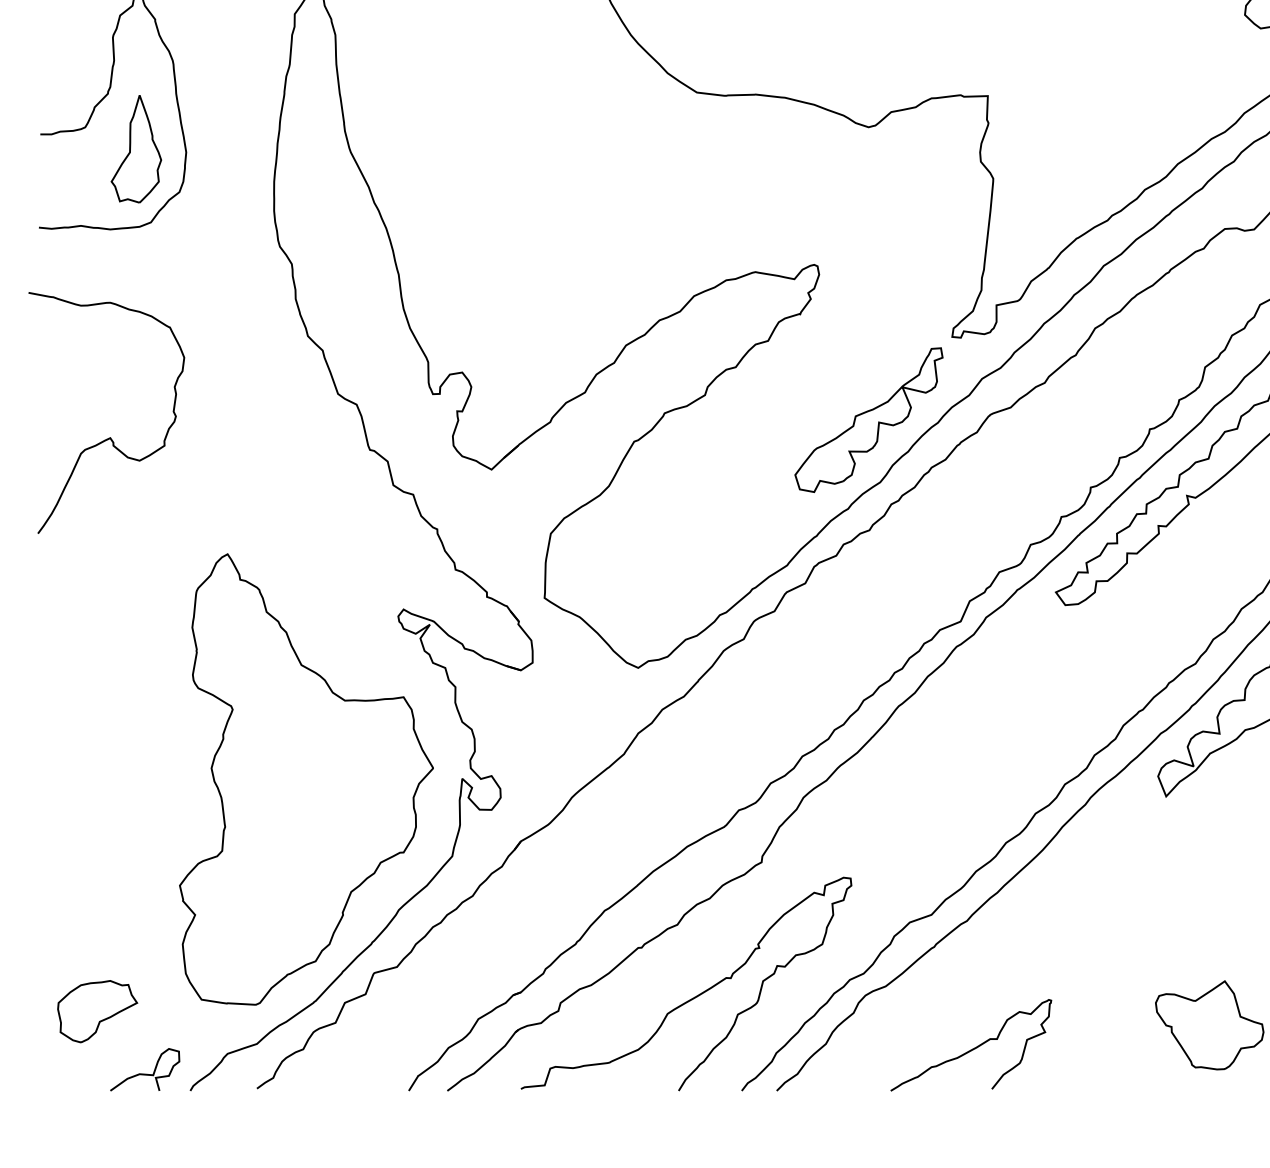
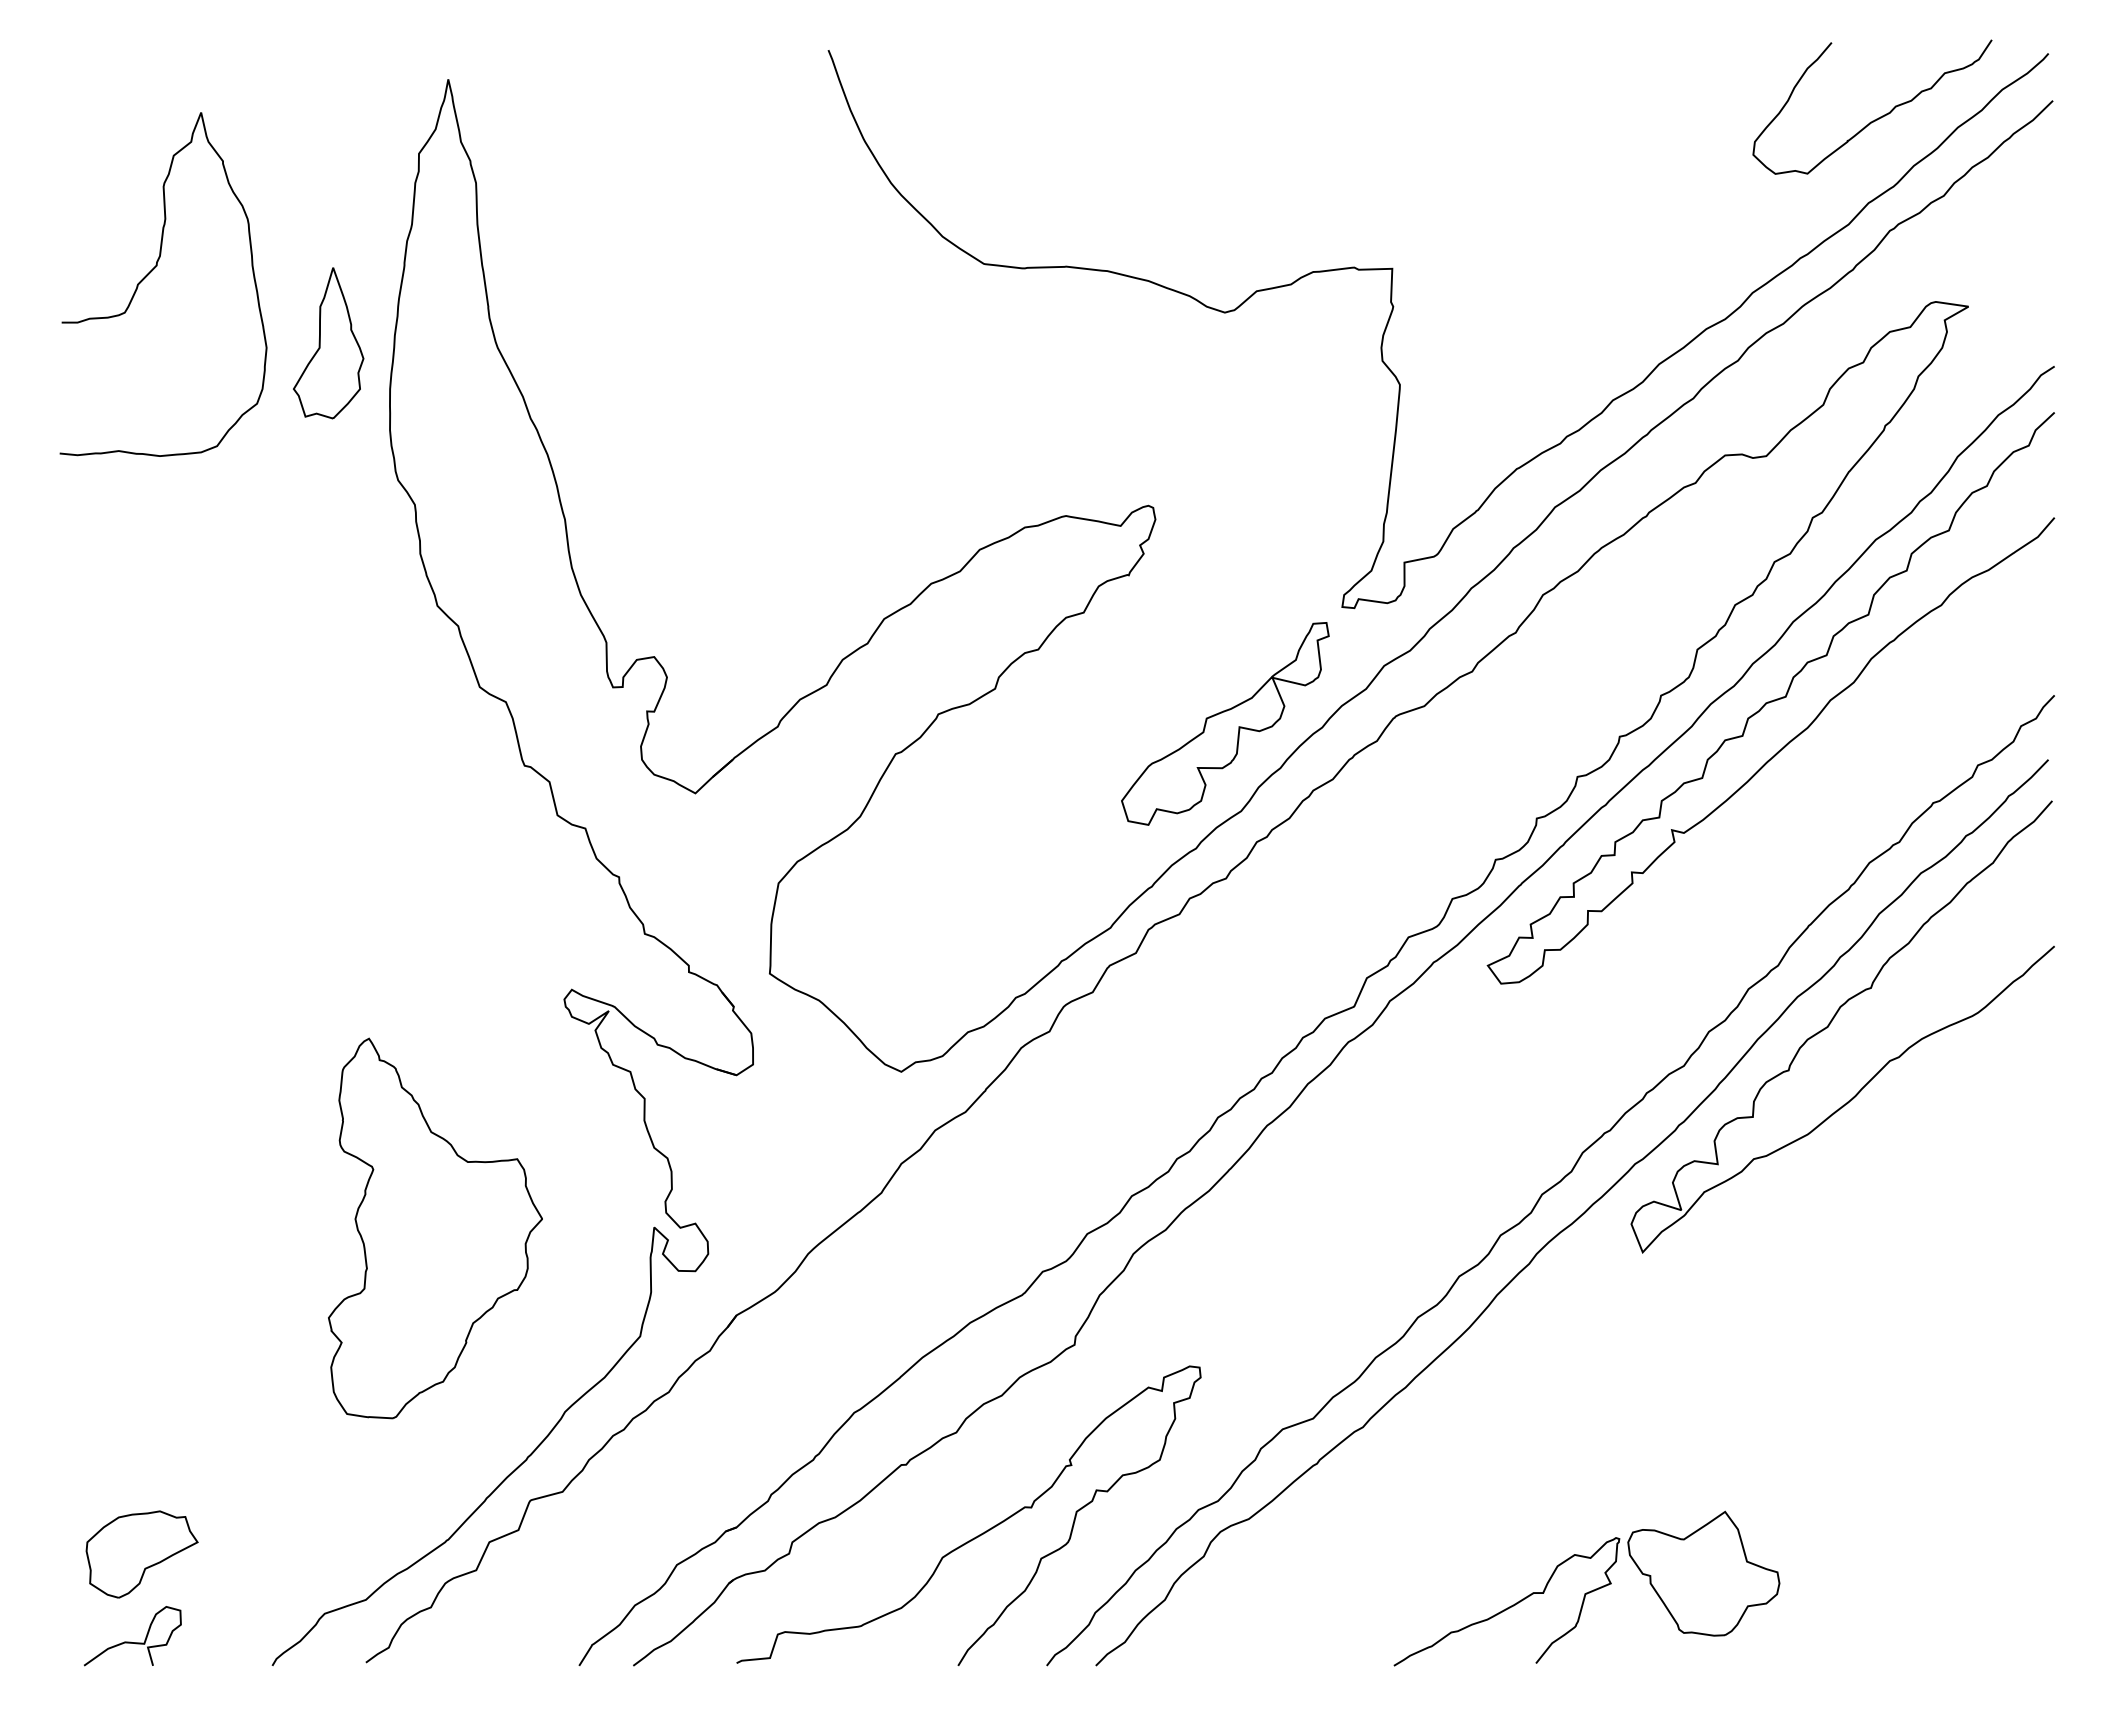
part: (136, 149) -> (328, 343), moved
curve: (109, 437) -> (158, 748), removed
part: (306, 779) -> (435, 1228), size x0.6
curve: (973, 1048) -> (1509, 1606), moved
curve: (143, 1073) -> (130, 1641), moved

